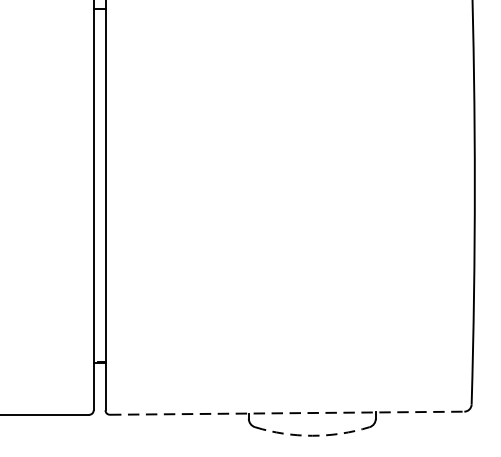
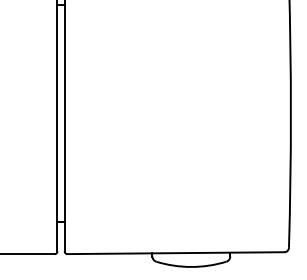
line: (286, 413) -> (175, 253), dashed -> solid
arc: (312, 435) -> (191, 266), dashed -> solid

